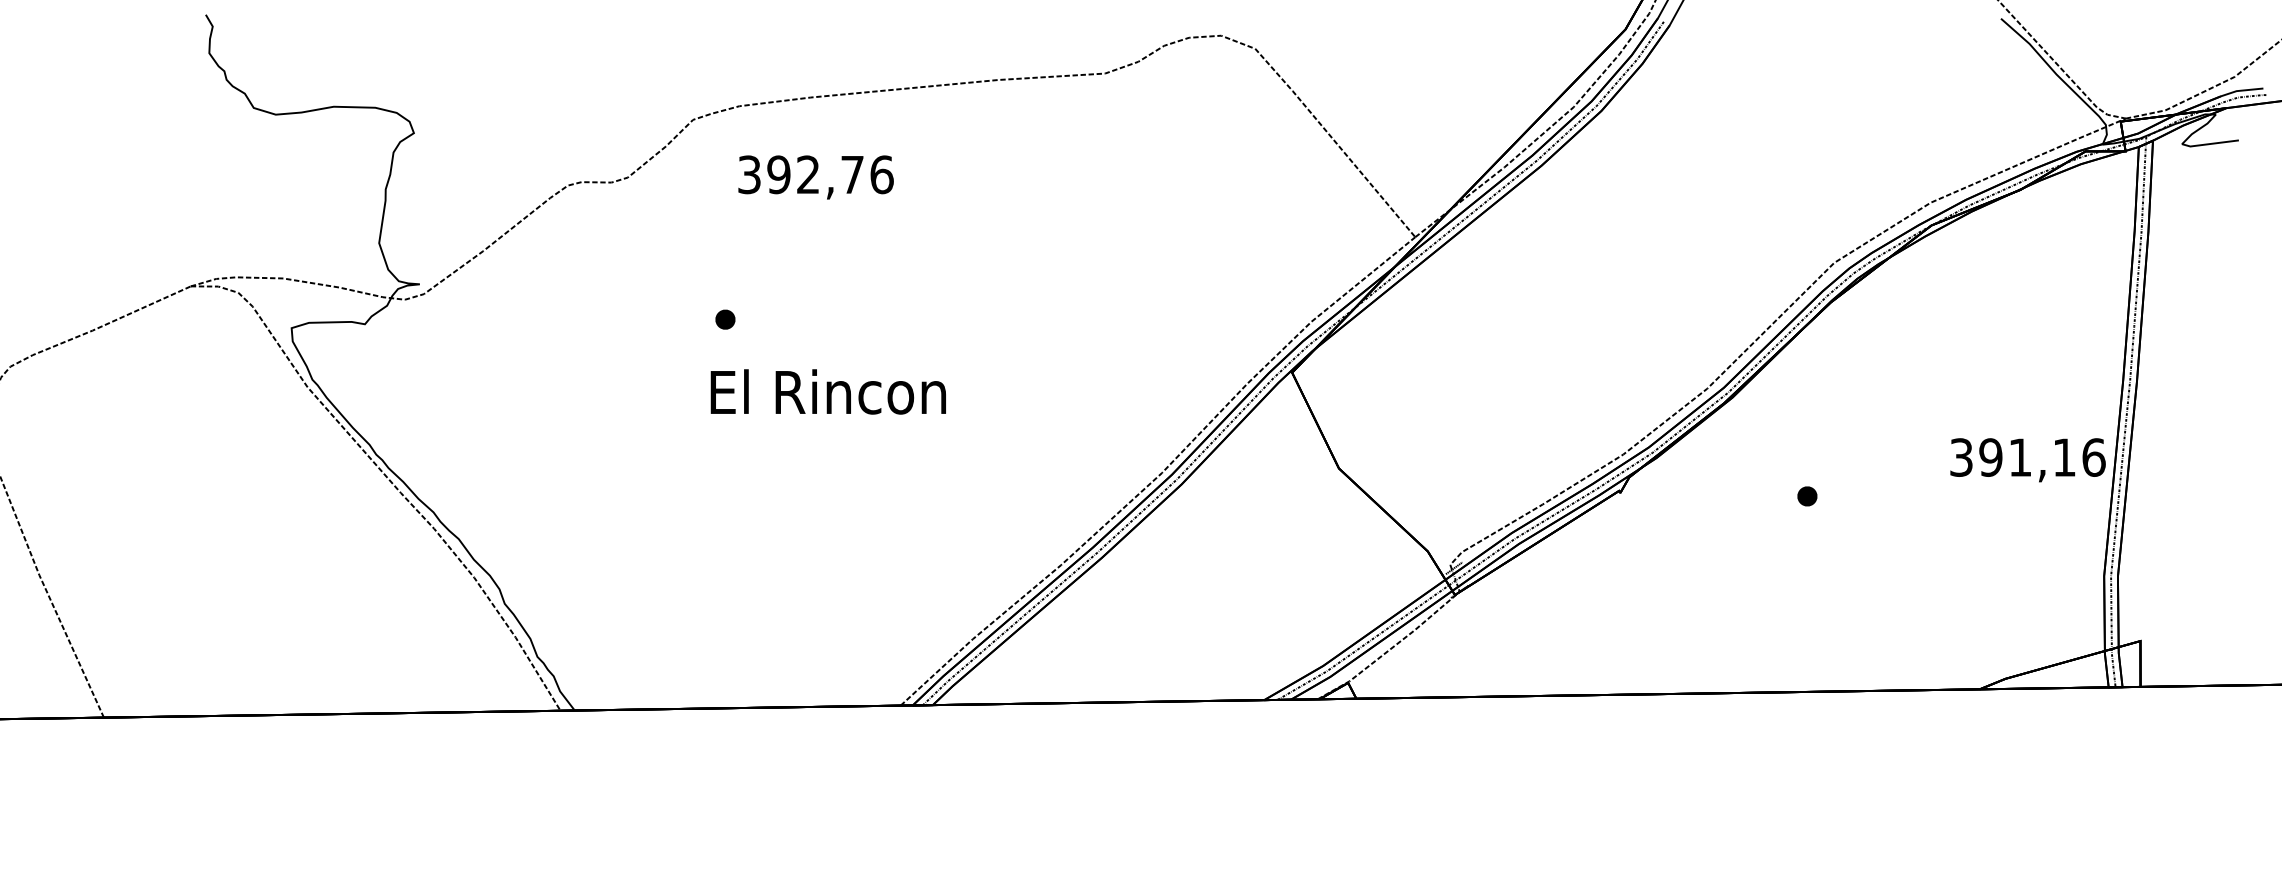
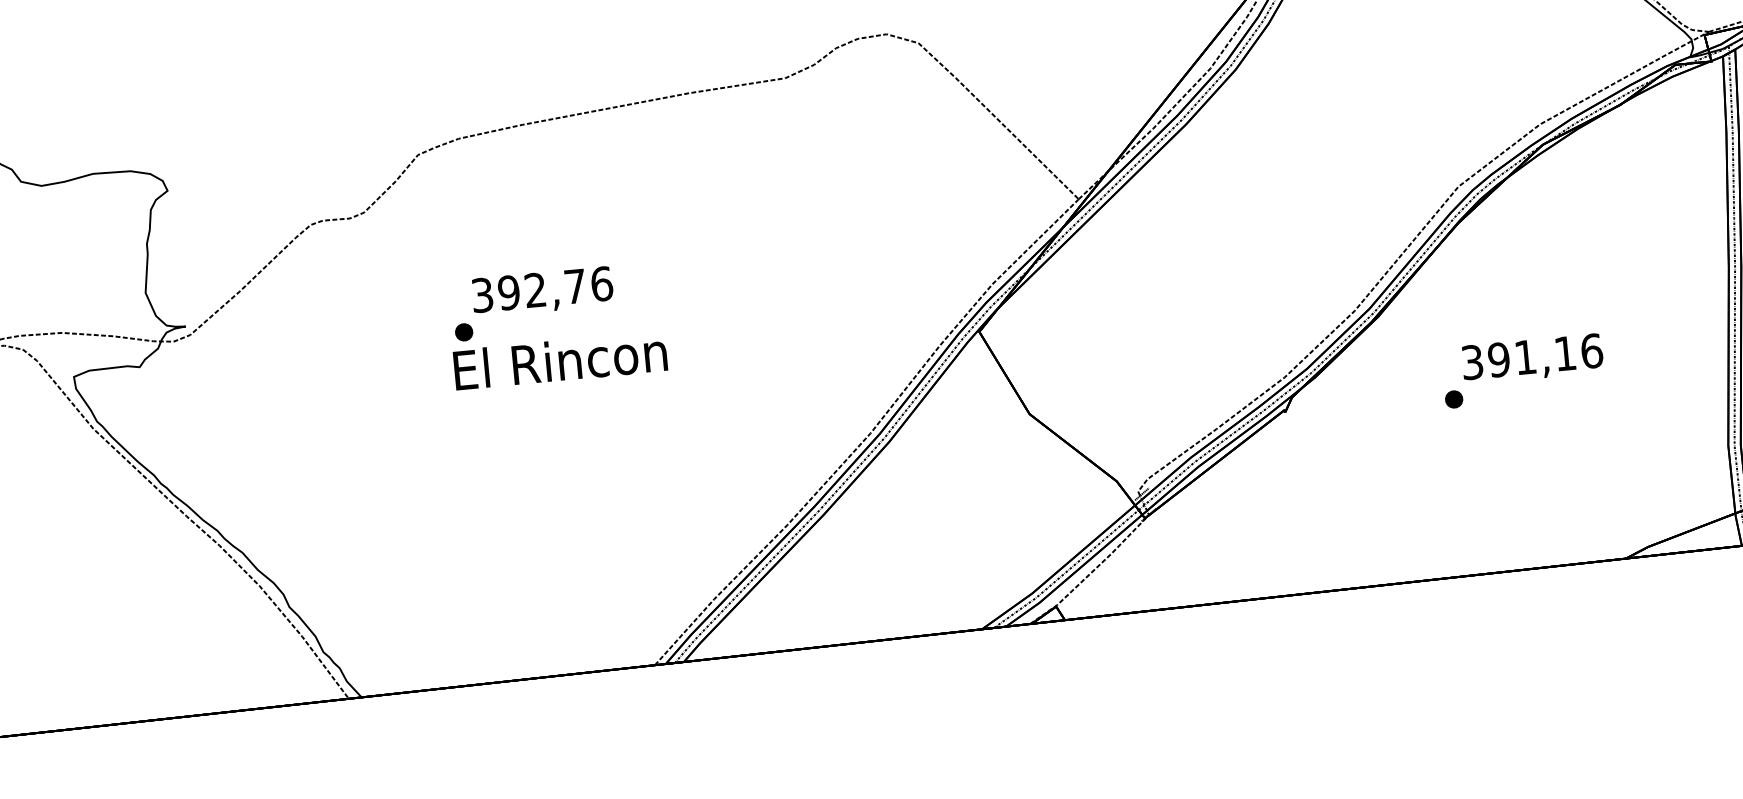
text: (815, 177) -> (542, 292), moved
text: (827, 391) -> (559, 360), moved
text: (2027, 460) -> (1532, 359), moved

